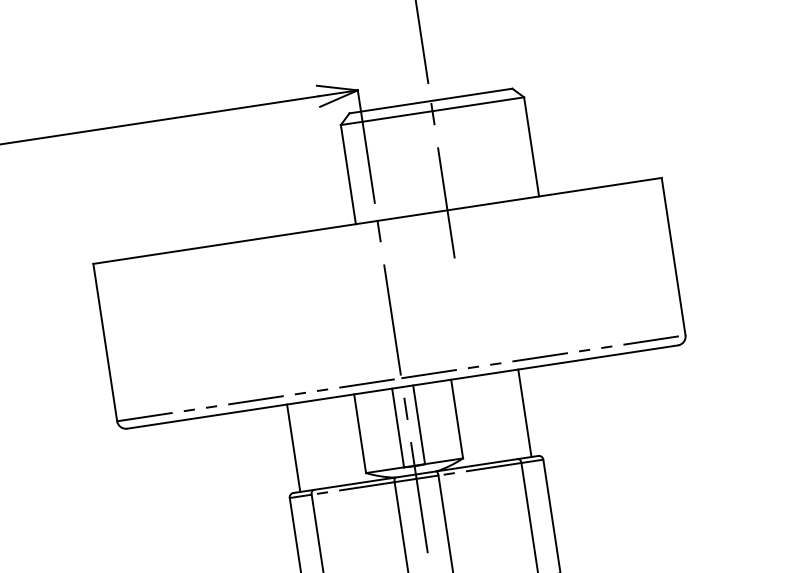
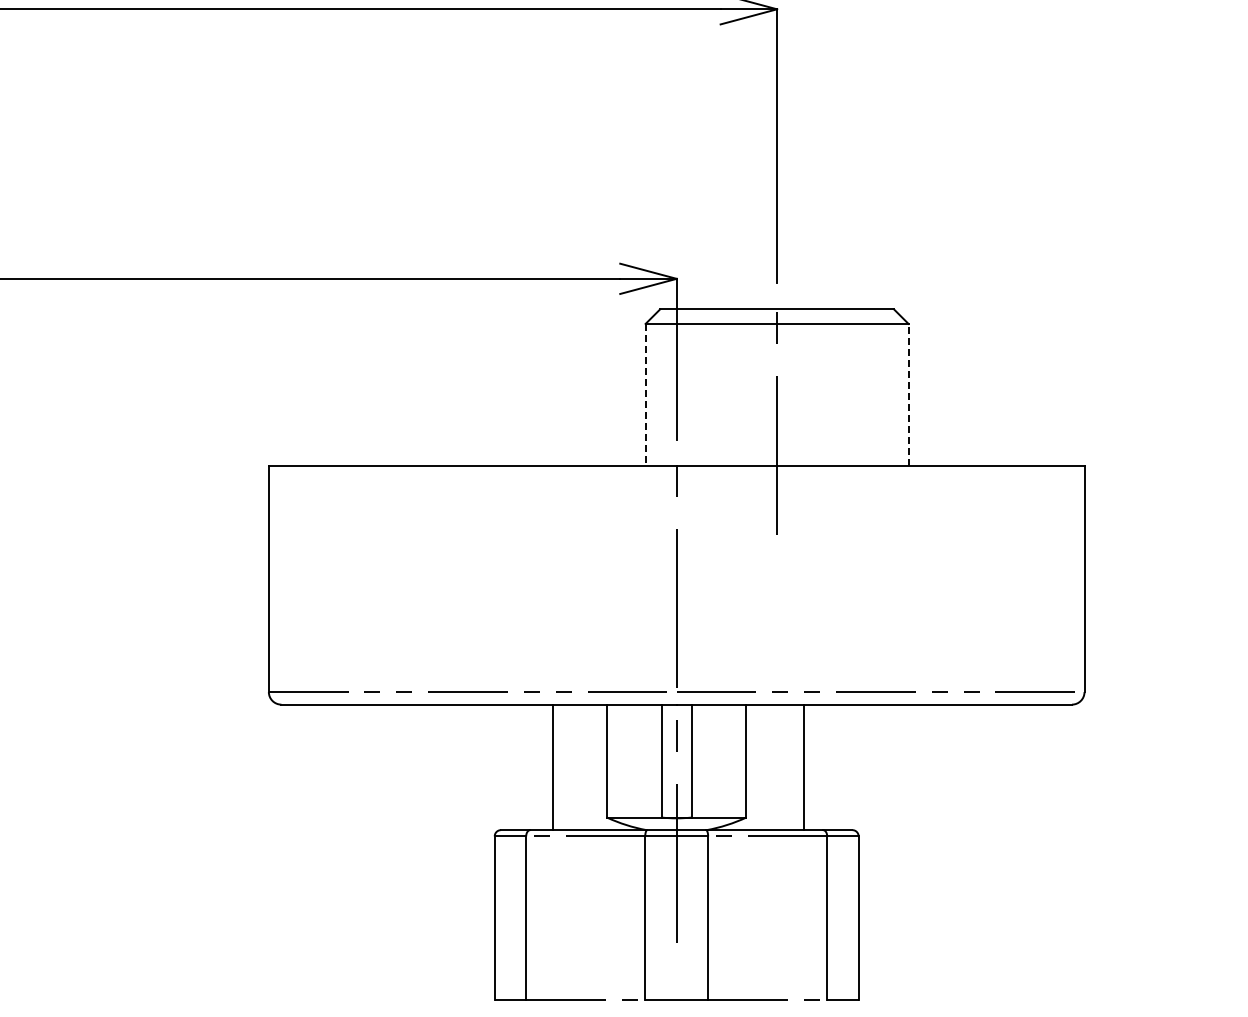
line: (531, 146) -> (908, 394), solid -> dashed
line: (348, 174) -> (645, 395), solid -> dashed
line: (524, 413) -> (803, 767), moved
line: (293, 448) -> (552, 767), moved

